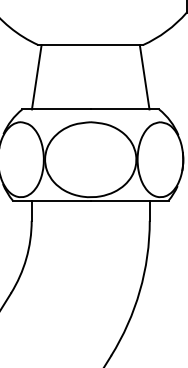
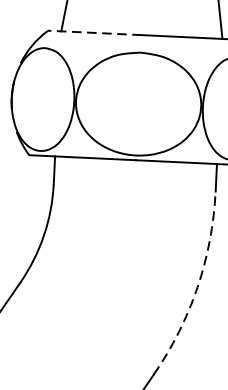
line: (56, 109) -> (94, 32), solid -> dashed
arc: (139, 291) -> (196, 287), solid -> dashed

